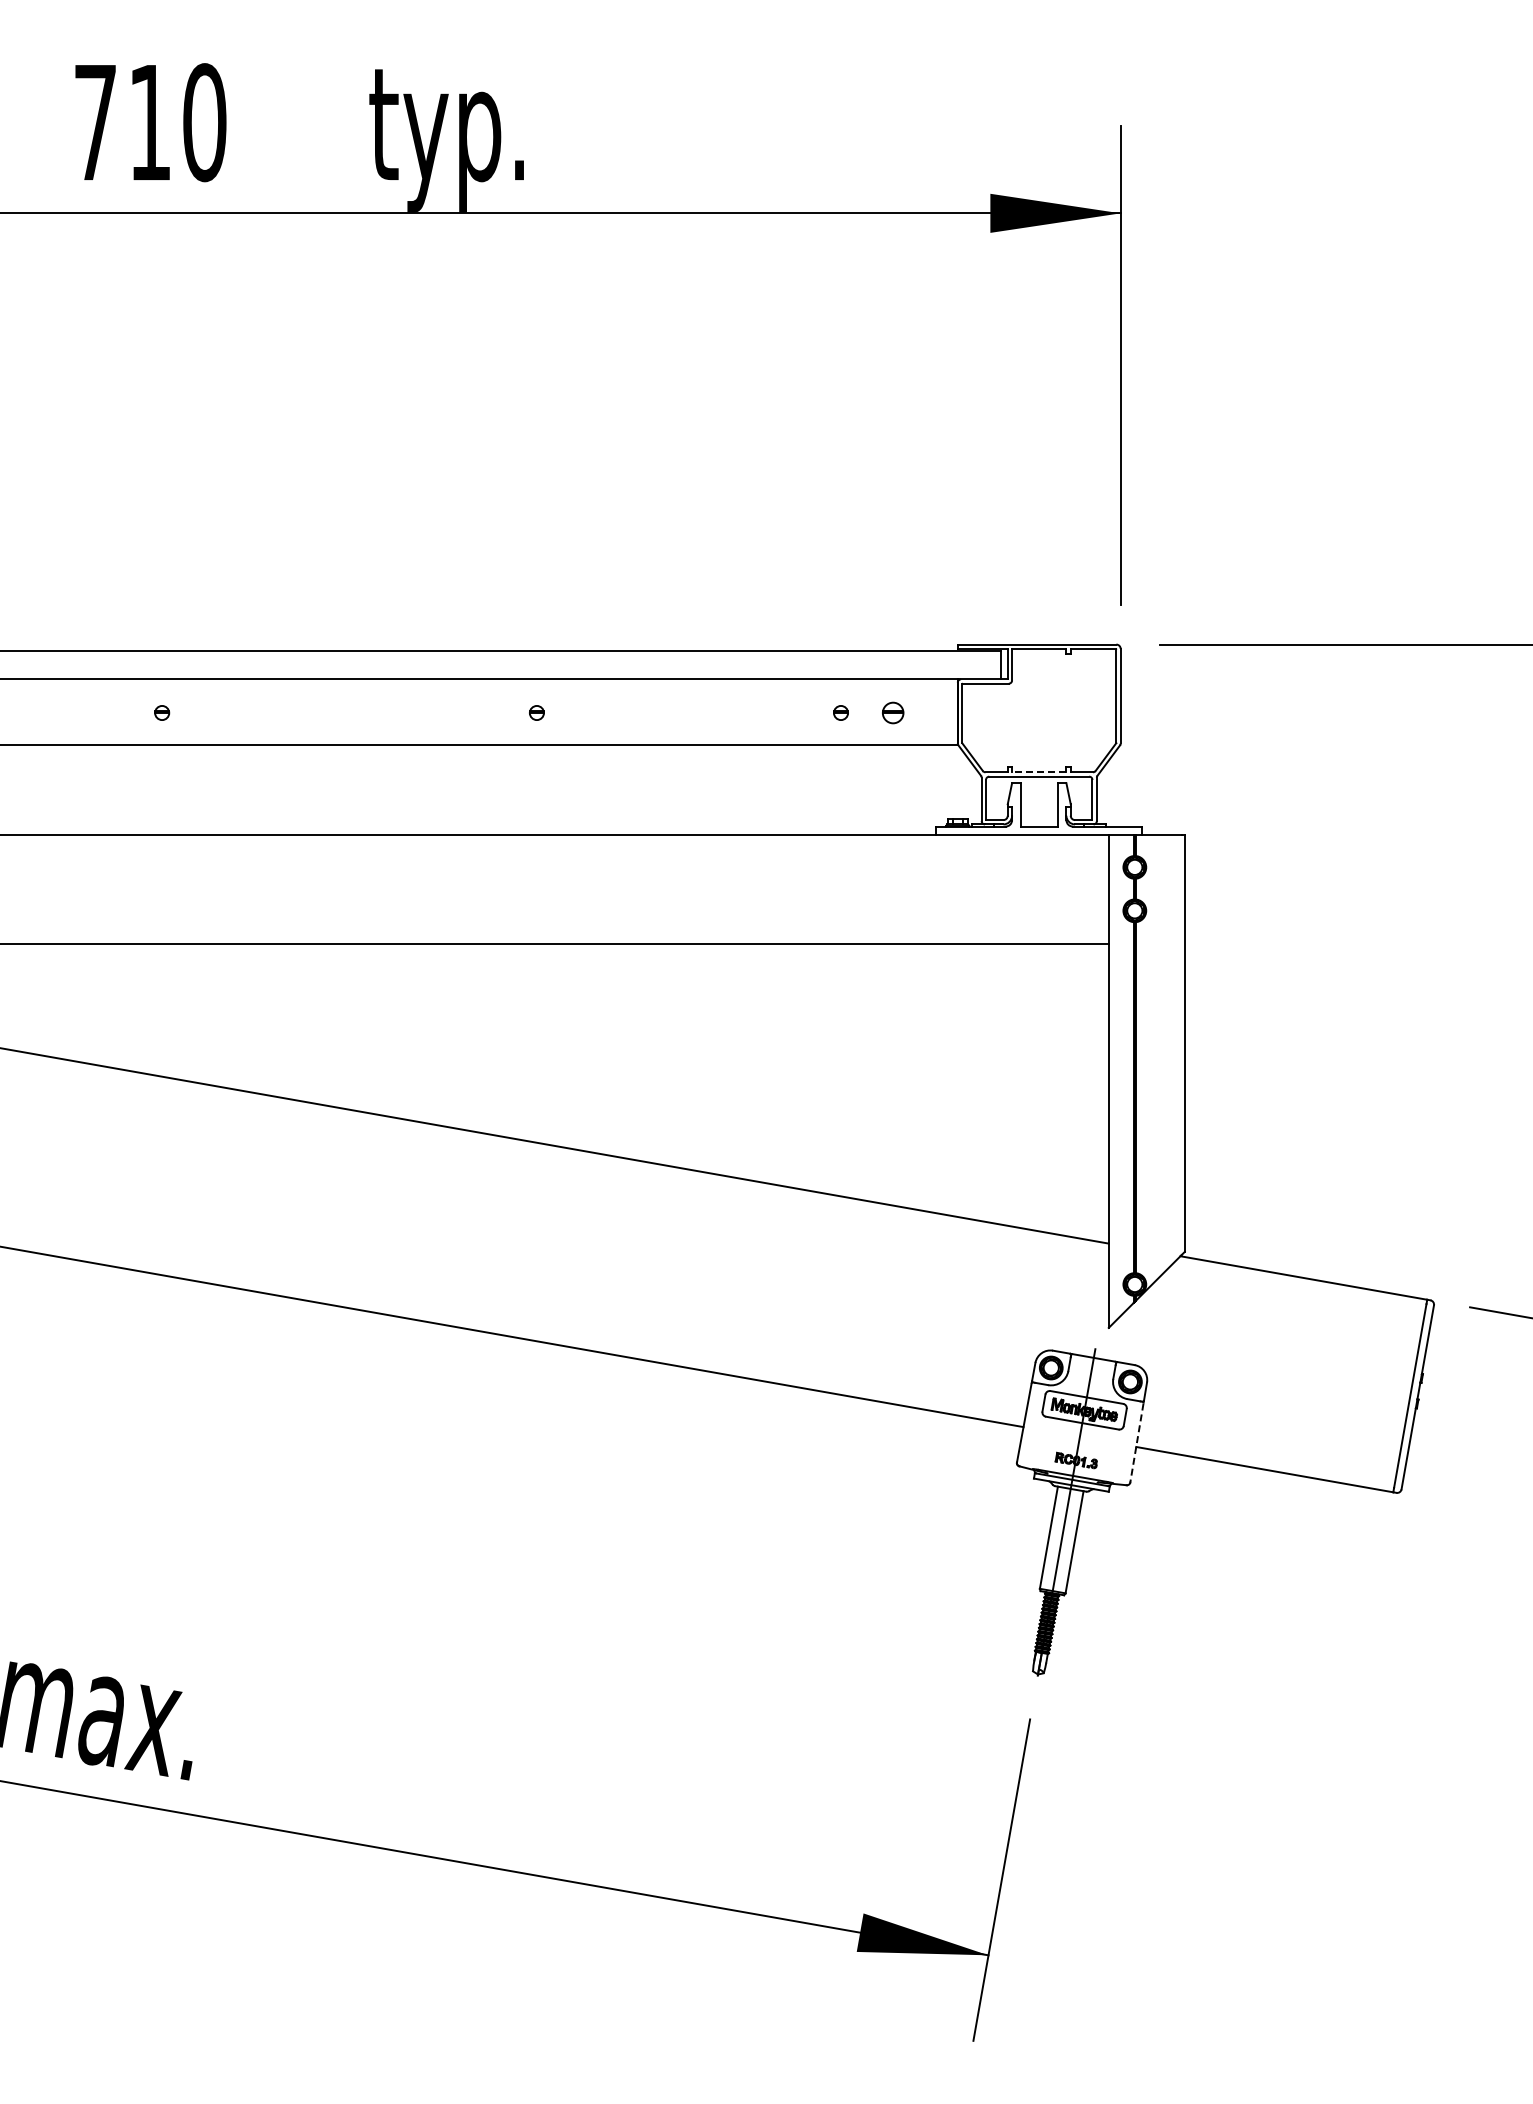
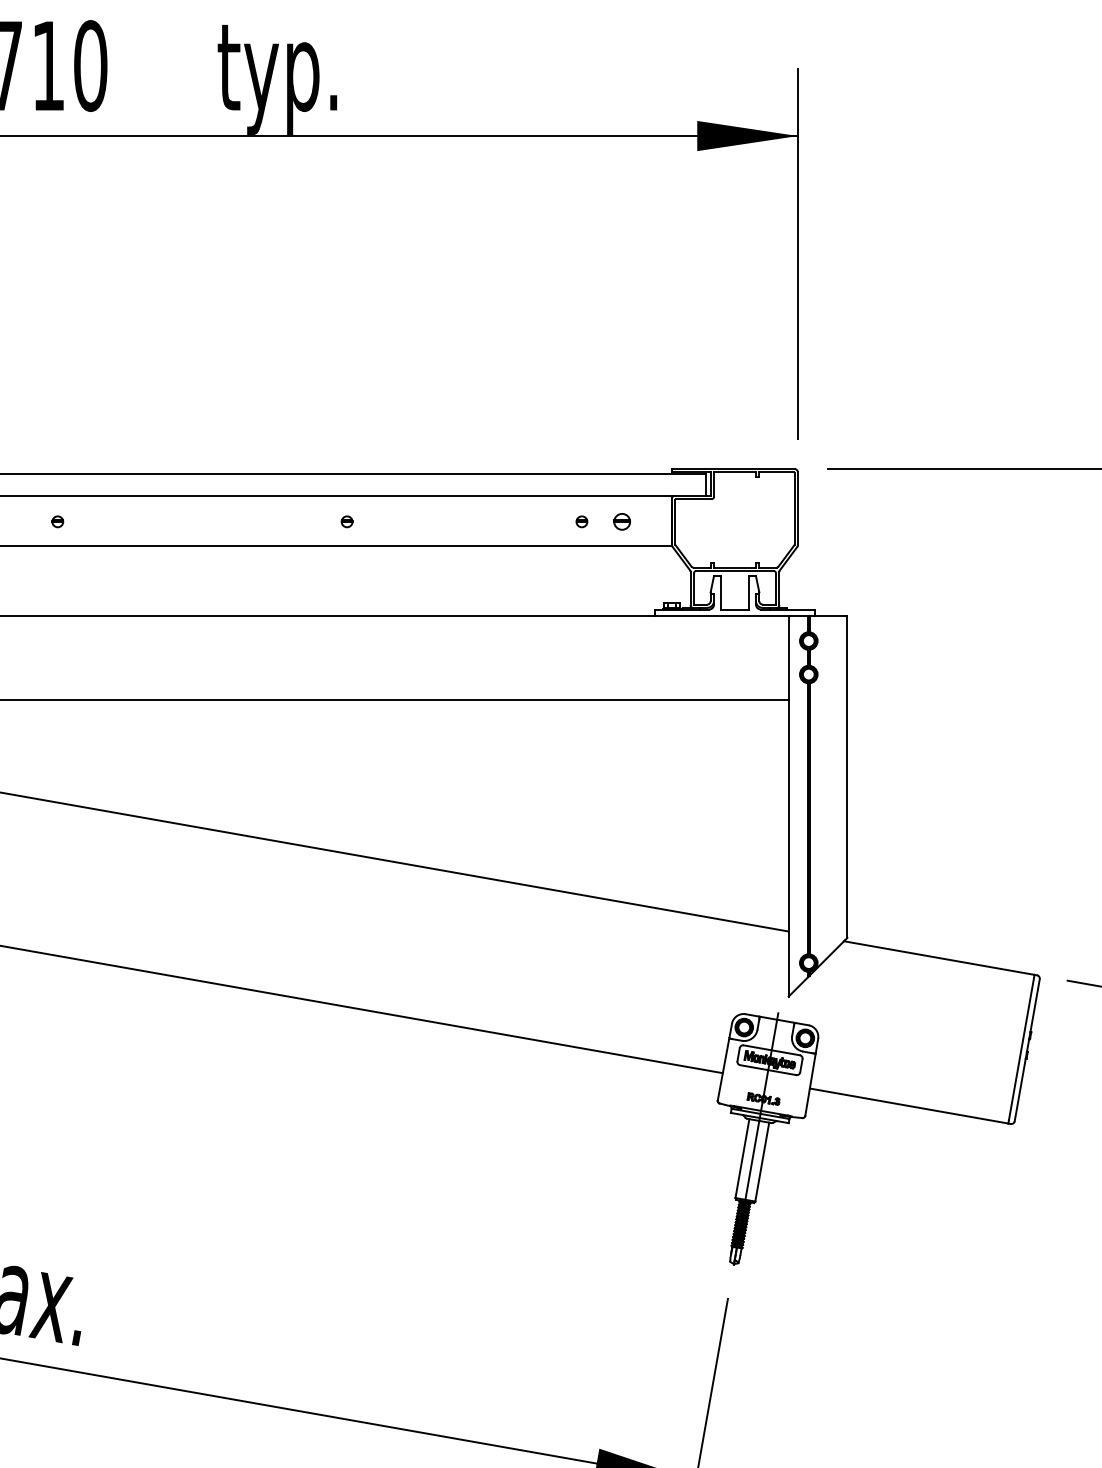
line: (1038, 772) -> (734, 567), dashed -> solid
line: (1136, 1443) -> (810, 1085), dashed -> solid

